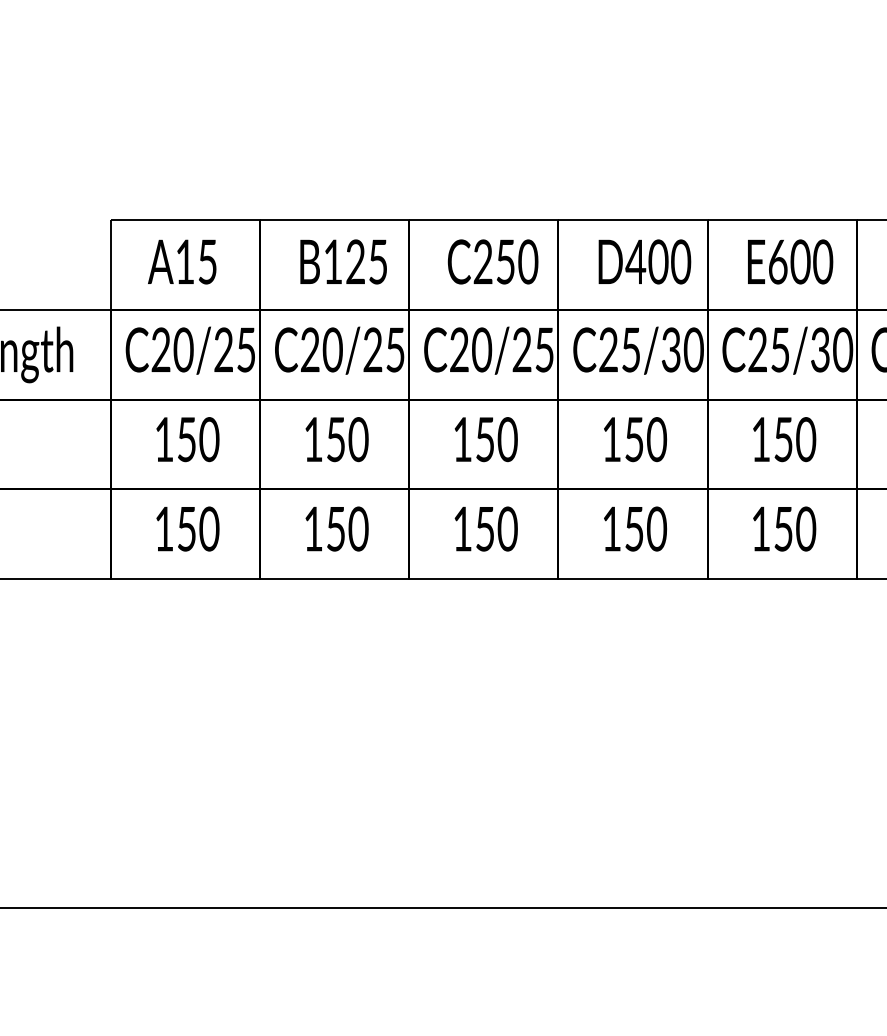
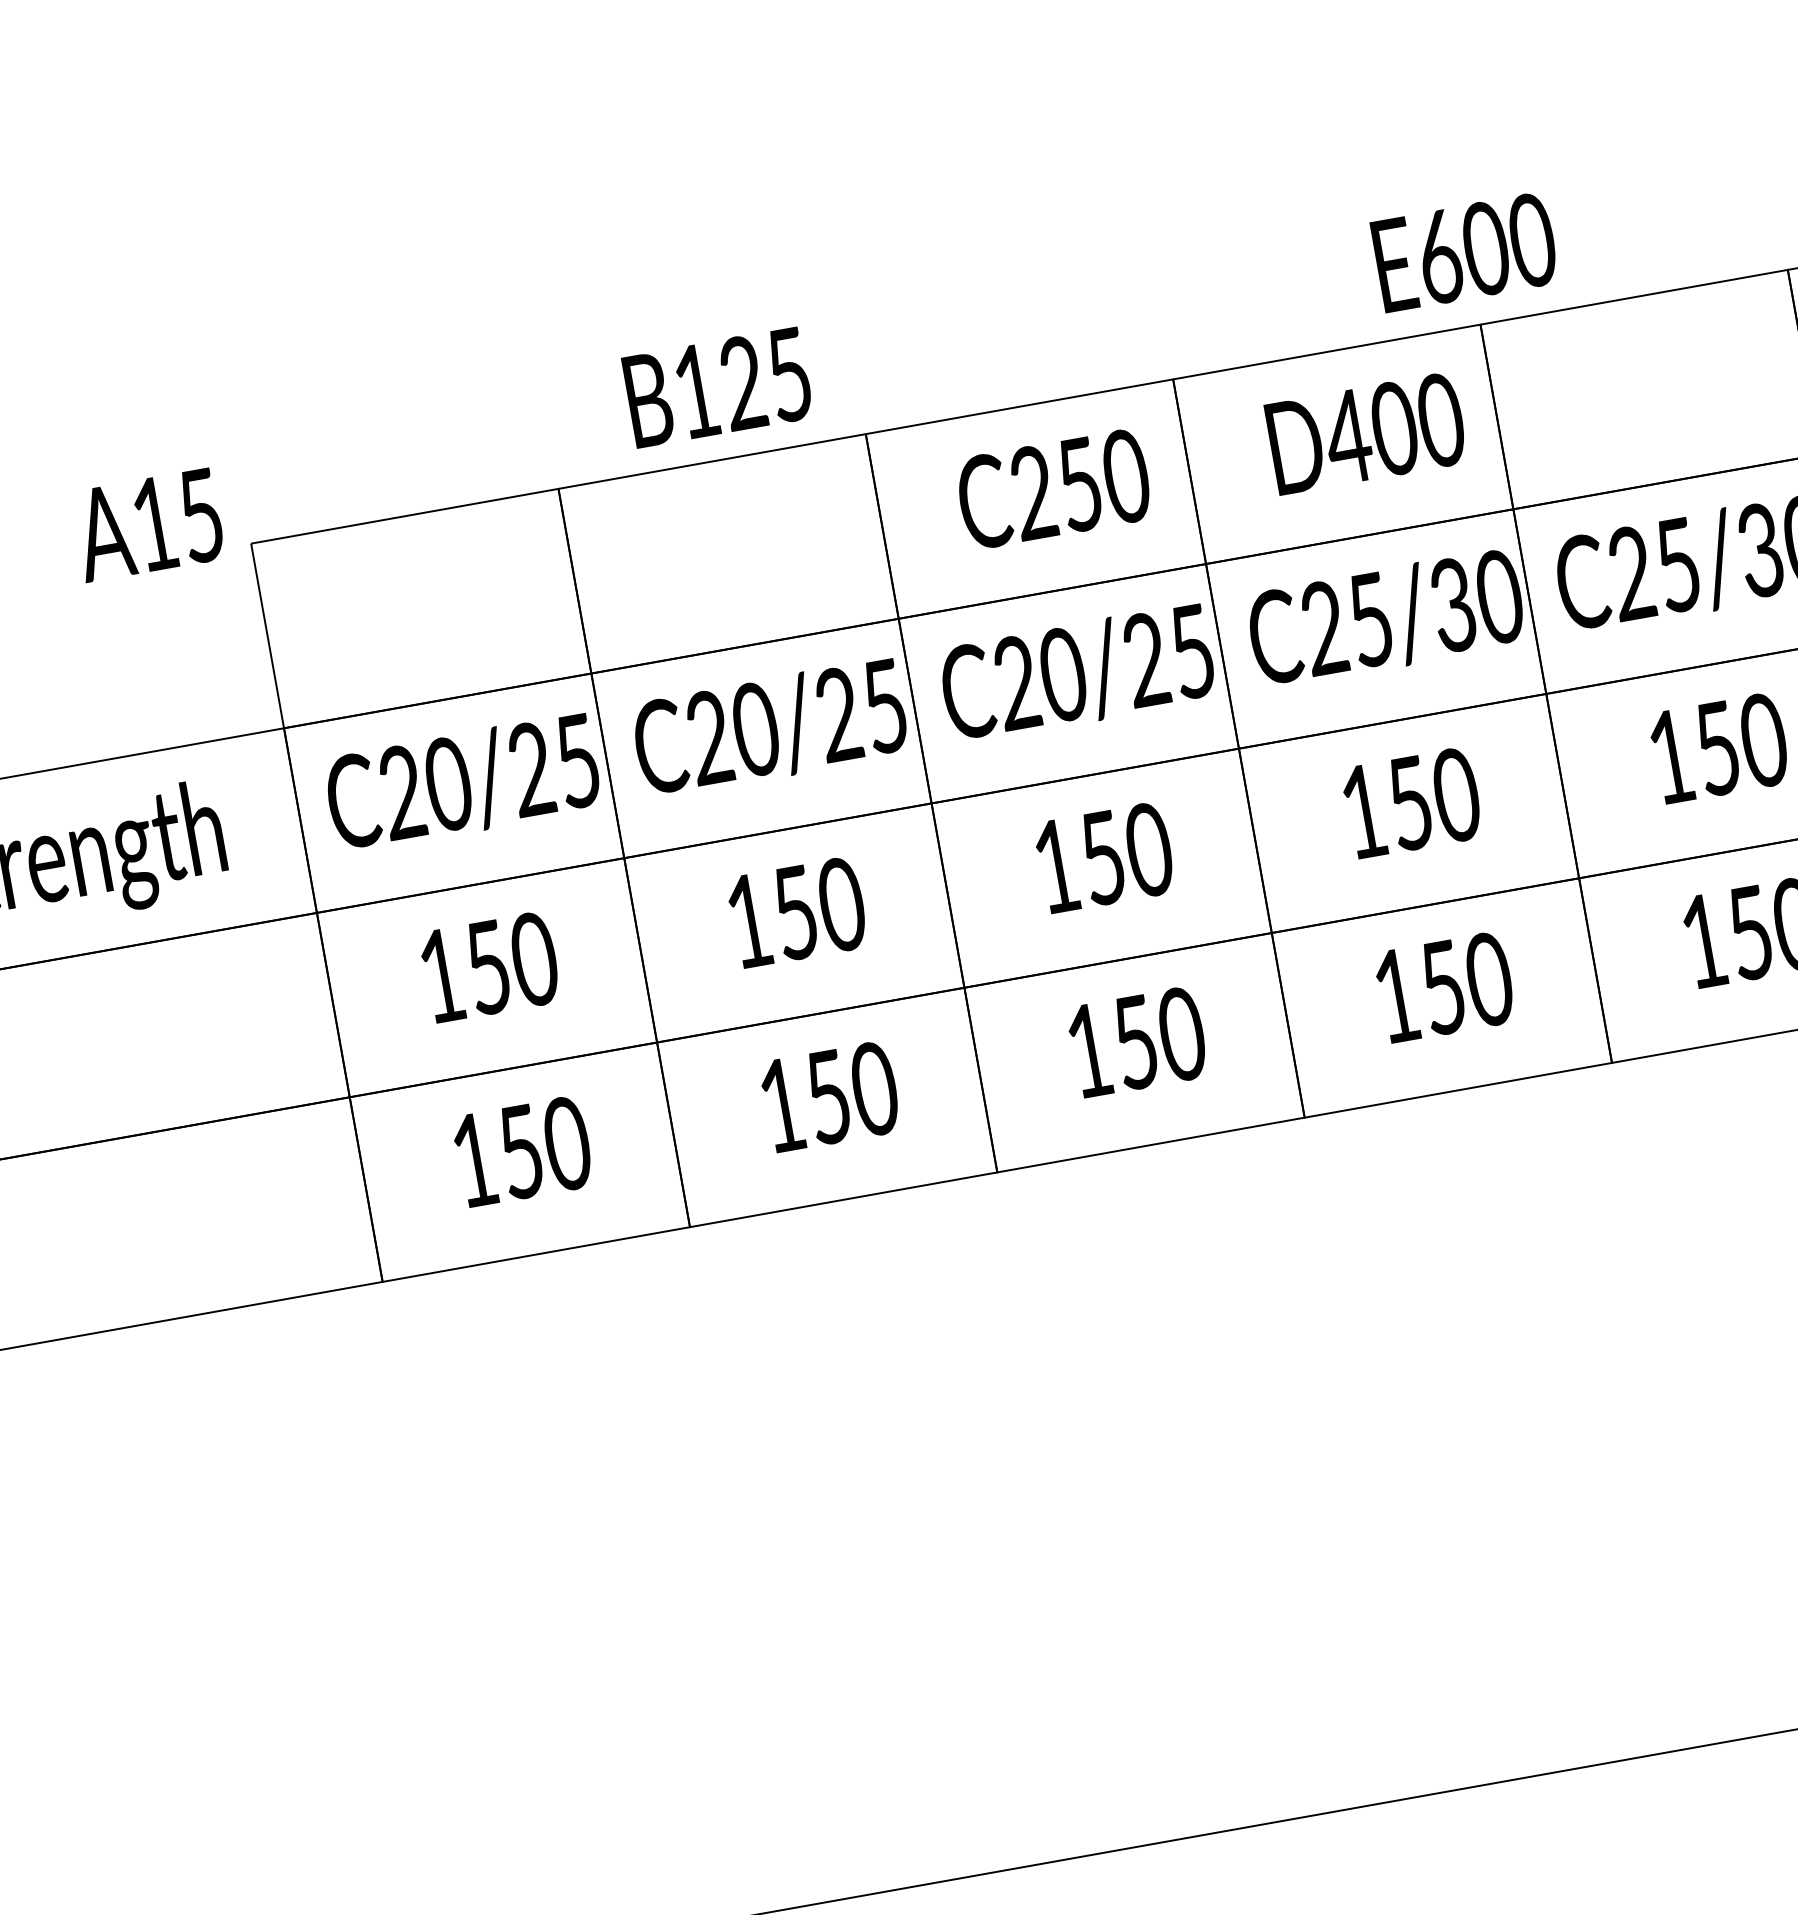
text: (182, 261) -> (148, 524), moved
text: (343, 261) -> (717, 386), moved
text: (790, 261) -> (1465, 251), moved

